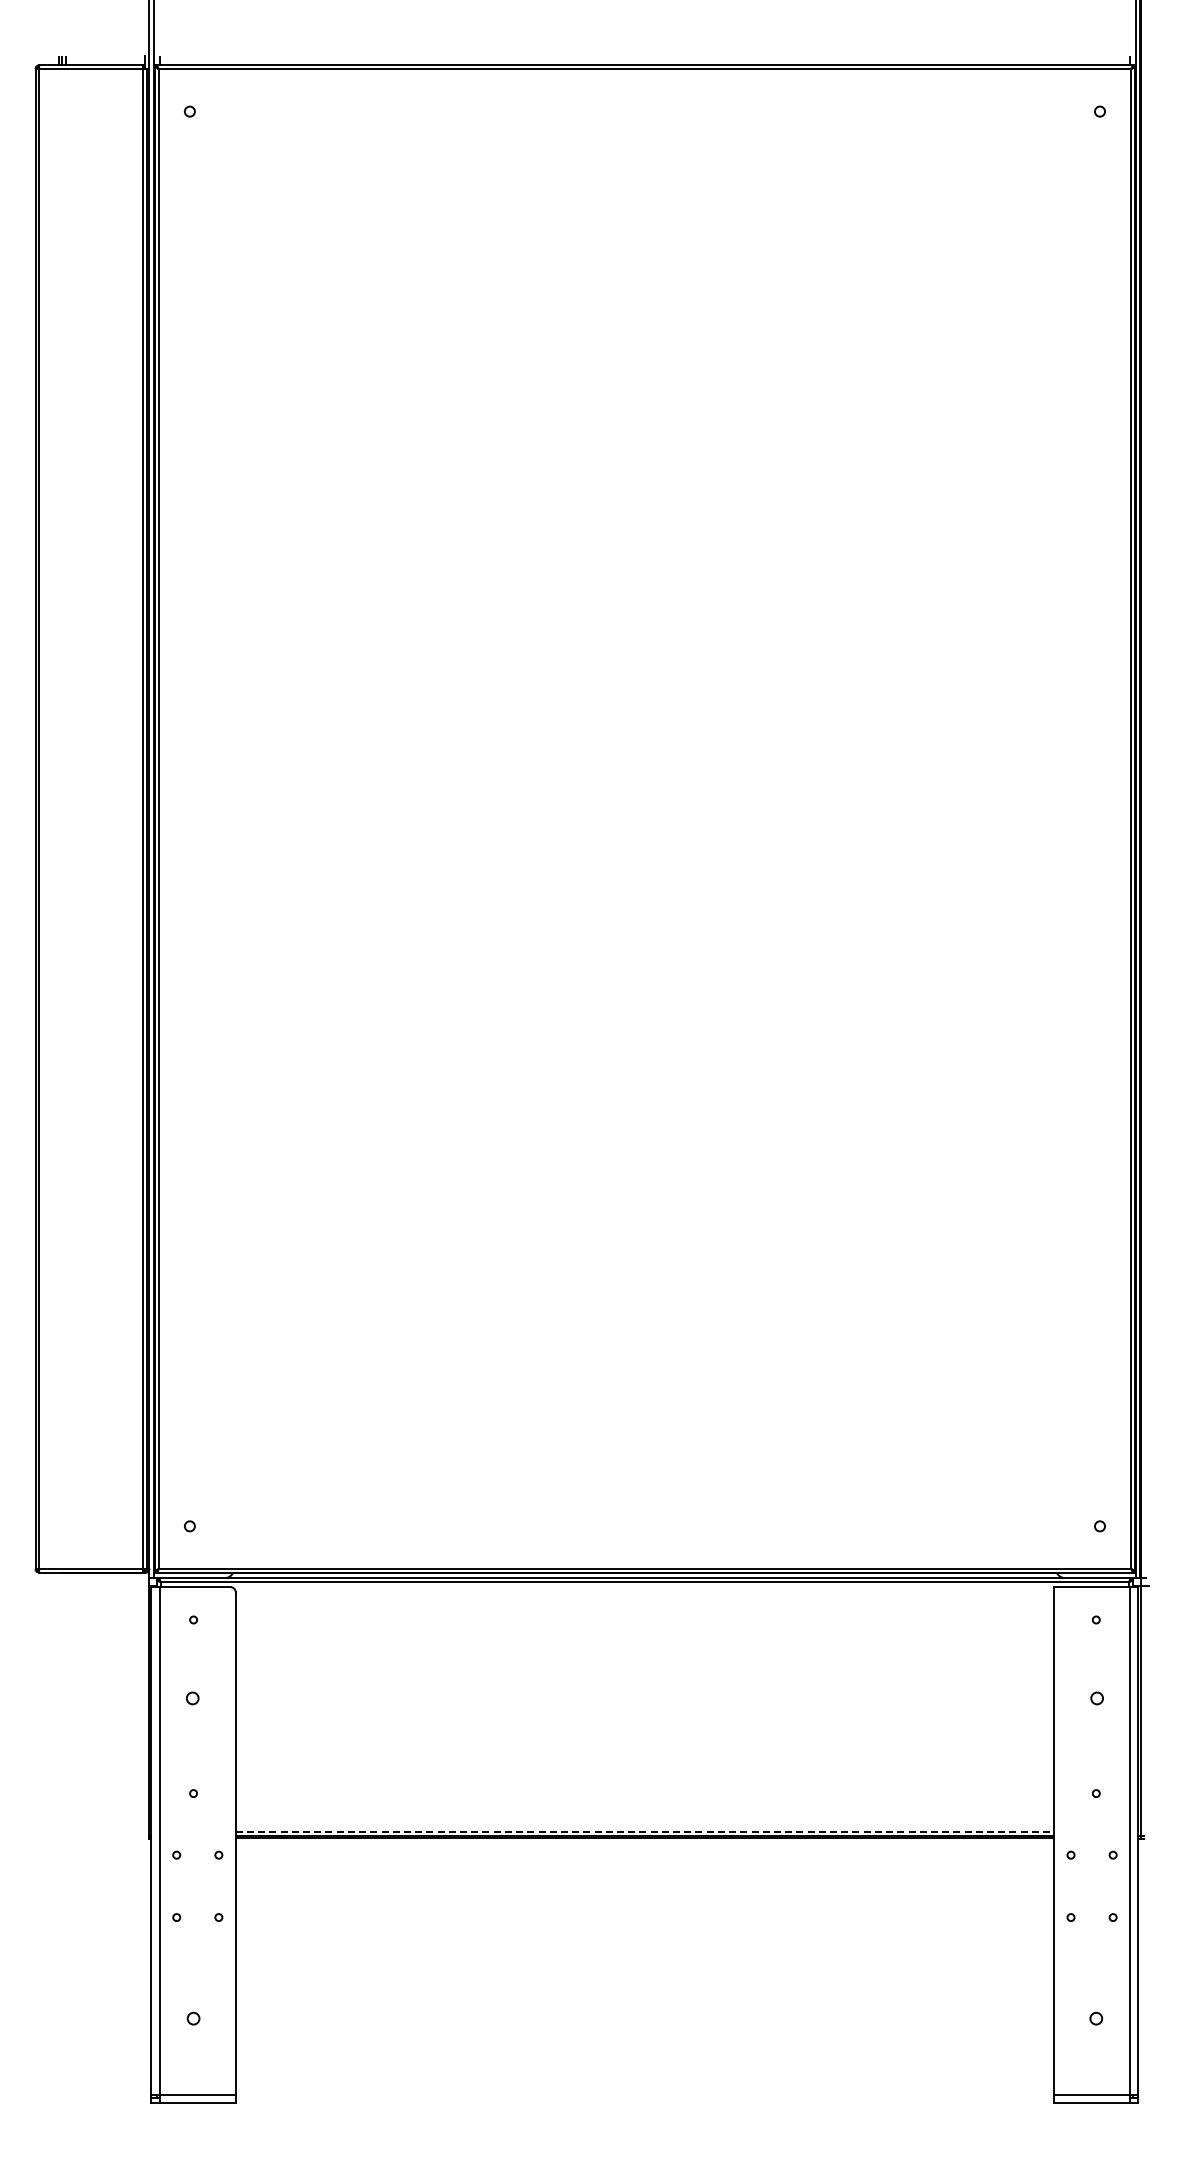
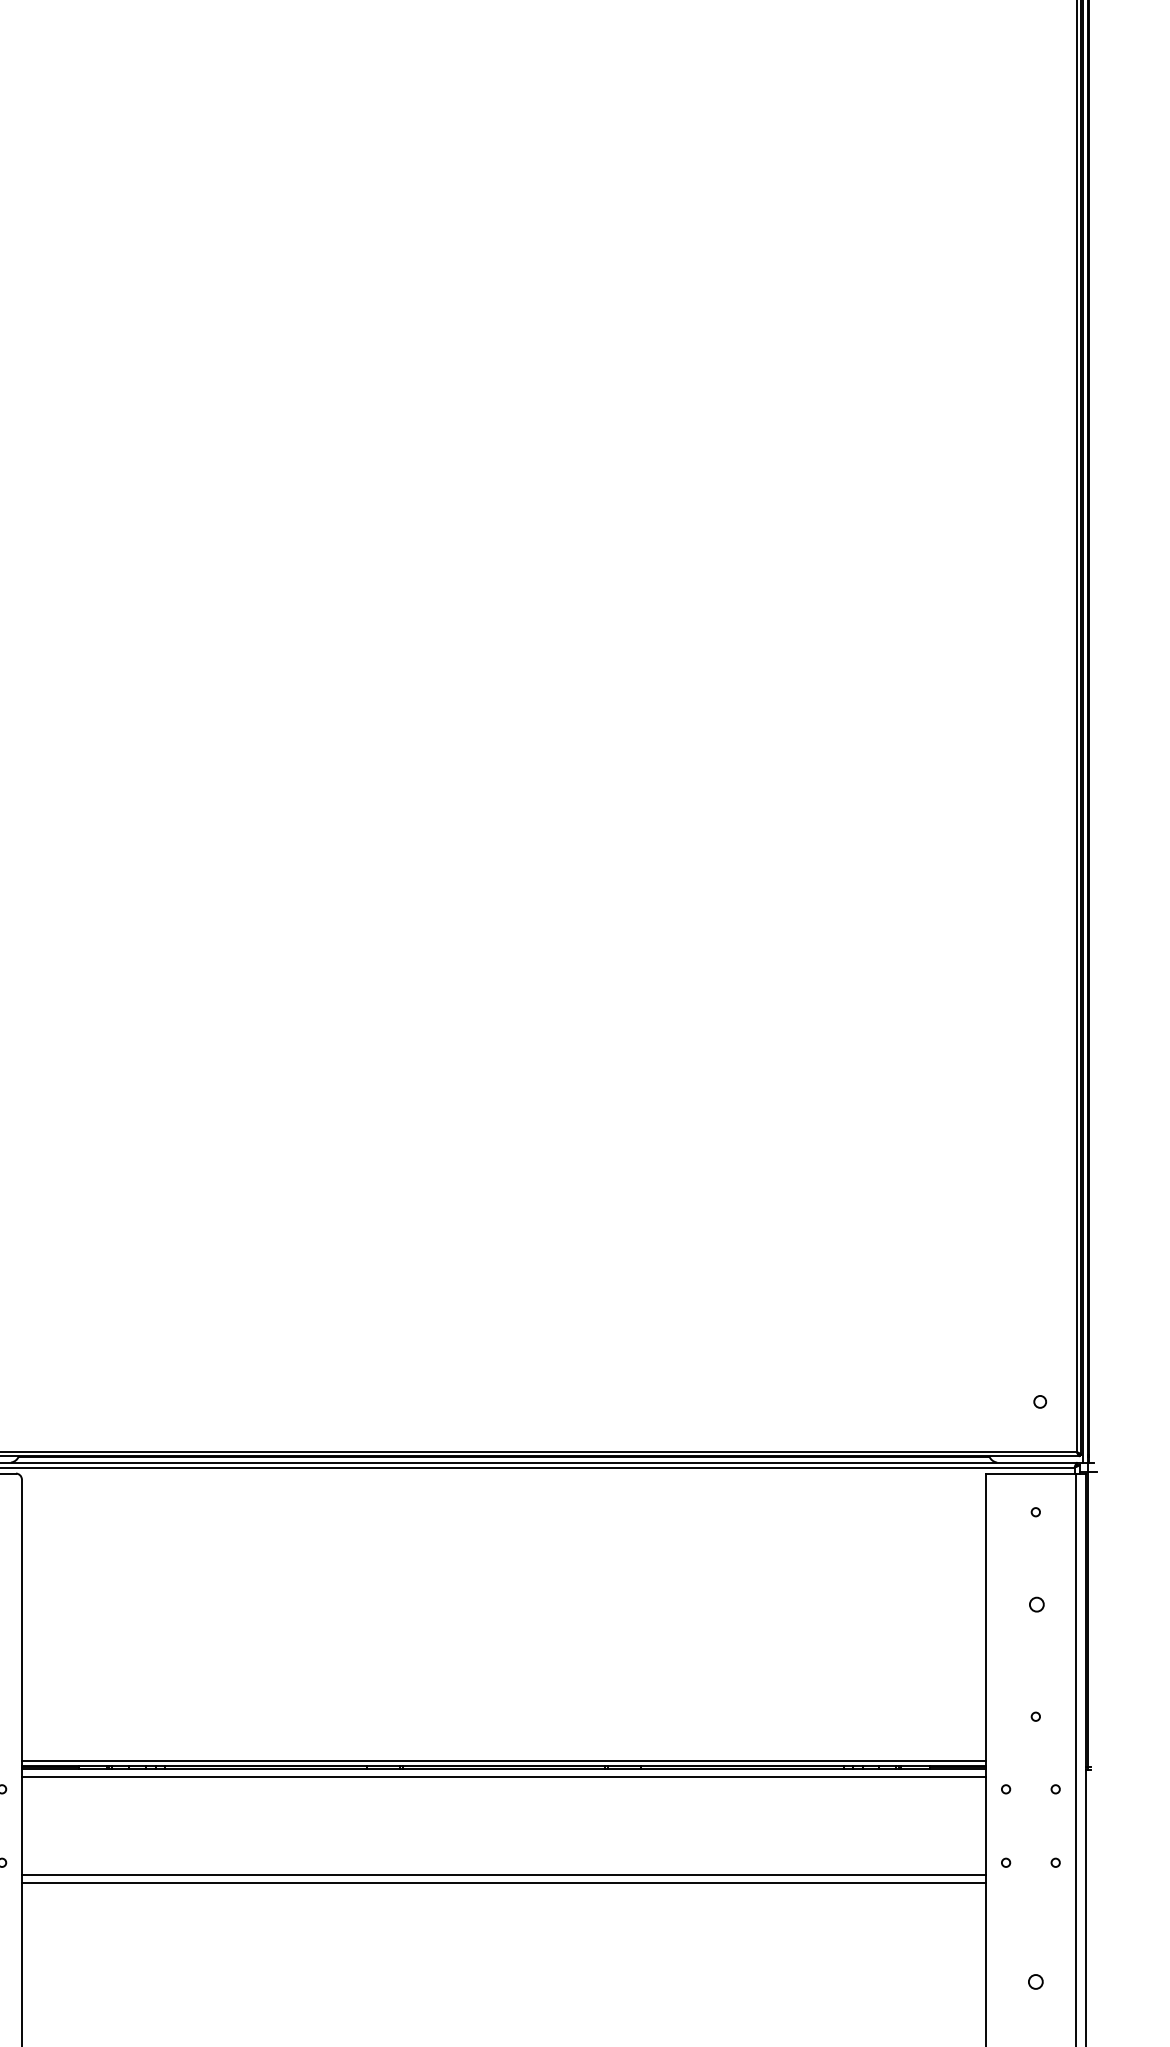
line: (645, 1831) -> (504, 1761), dashed -> solid
line: (644, 1845) -> (503, 1777), added
line: (644, 1927) -> (503, 1874), added
line: (644, 1934) -> (503, 1882), added

